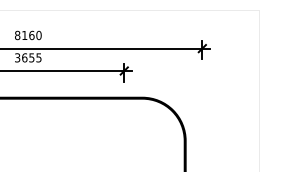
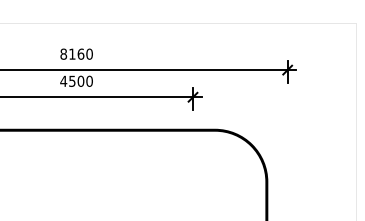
text: (28, 57) -> (76, 80), 3655 -> 4500

